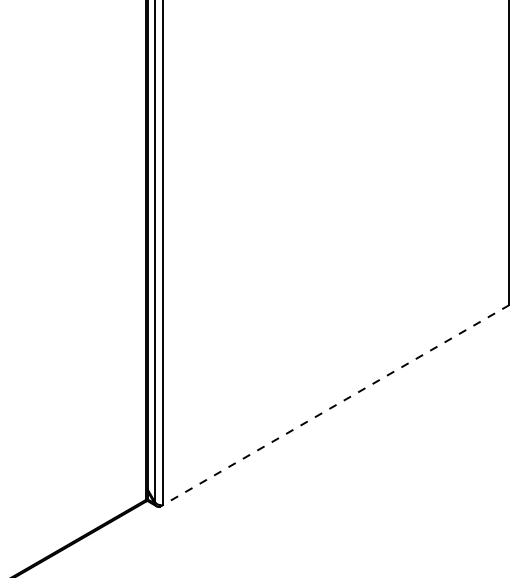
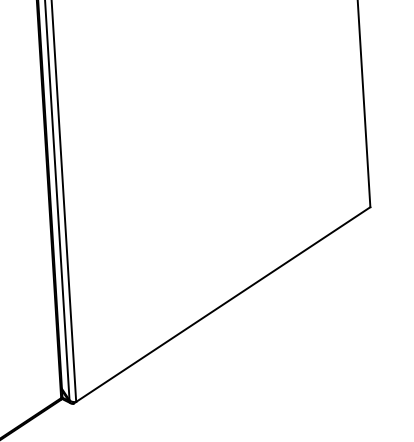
line: (335, 405) -> (222, 304), dashed -> solid

